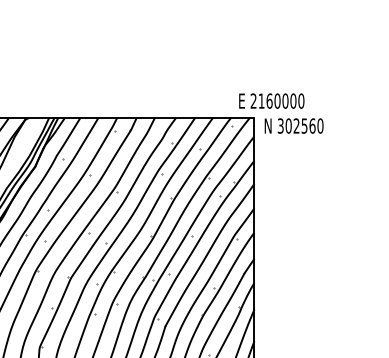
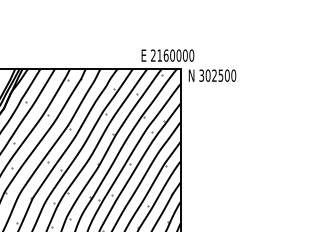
text: (271, 100) -> (167, 55), moved
text: (312, 125) -> (227, 75), 302560 -> 302500

